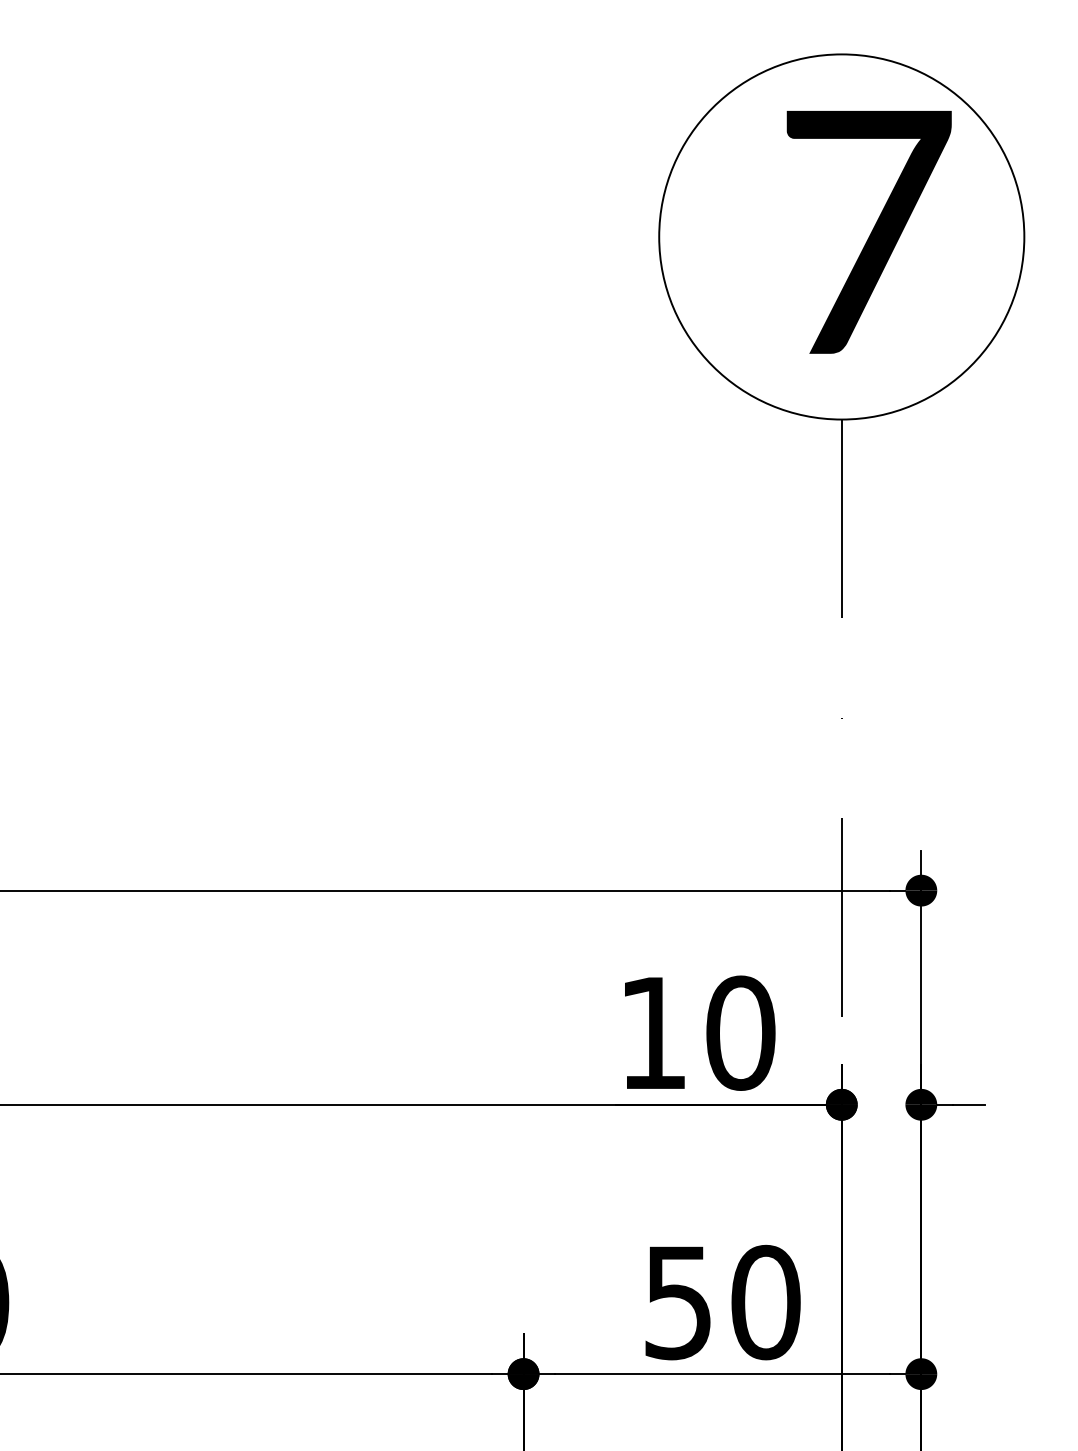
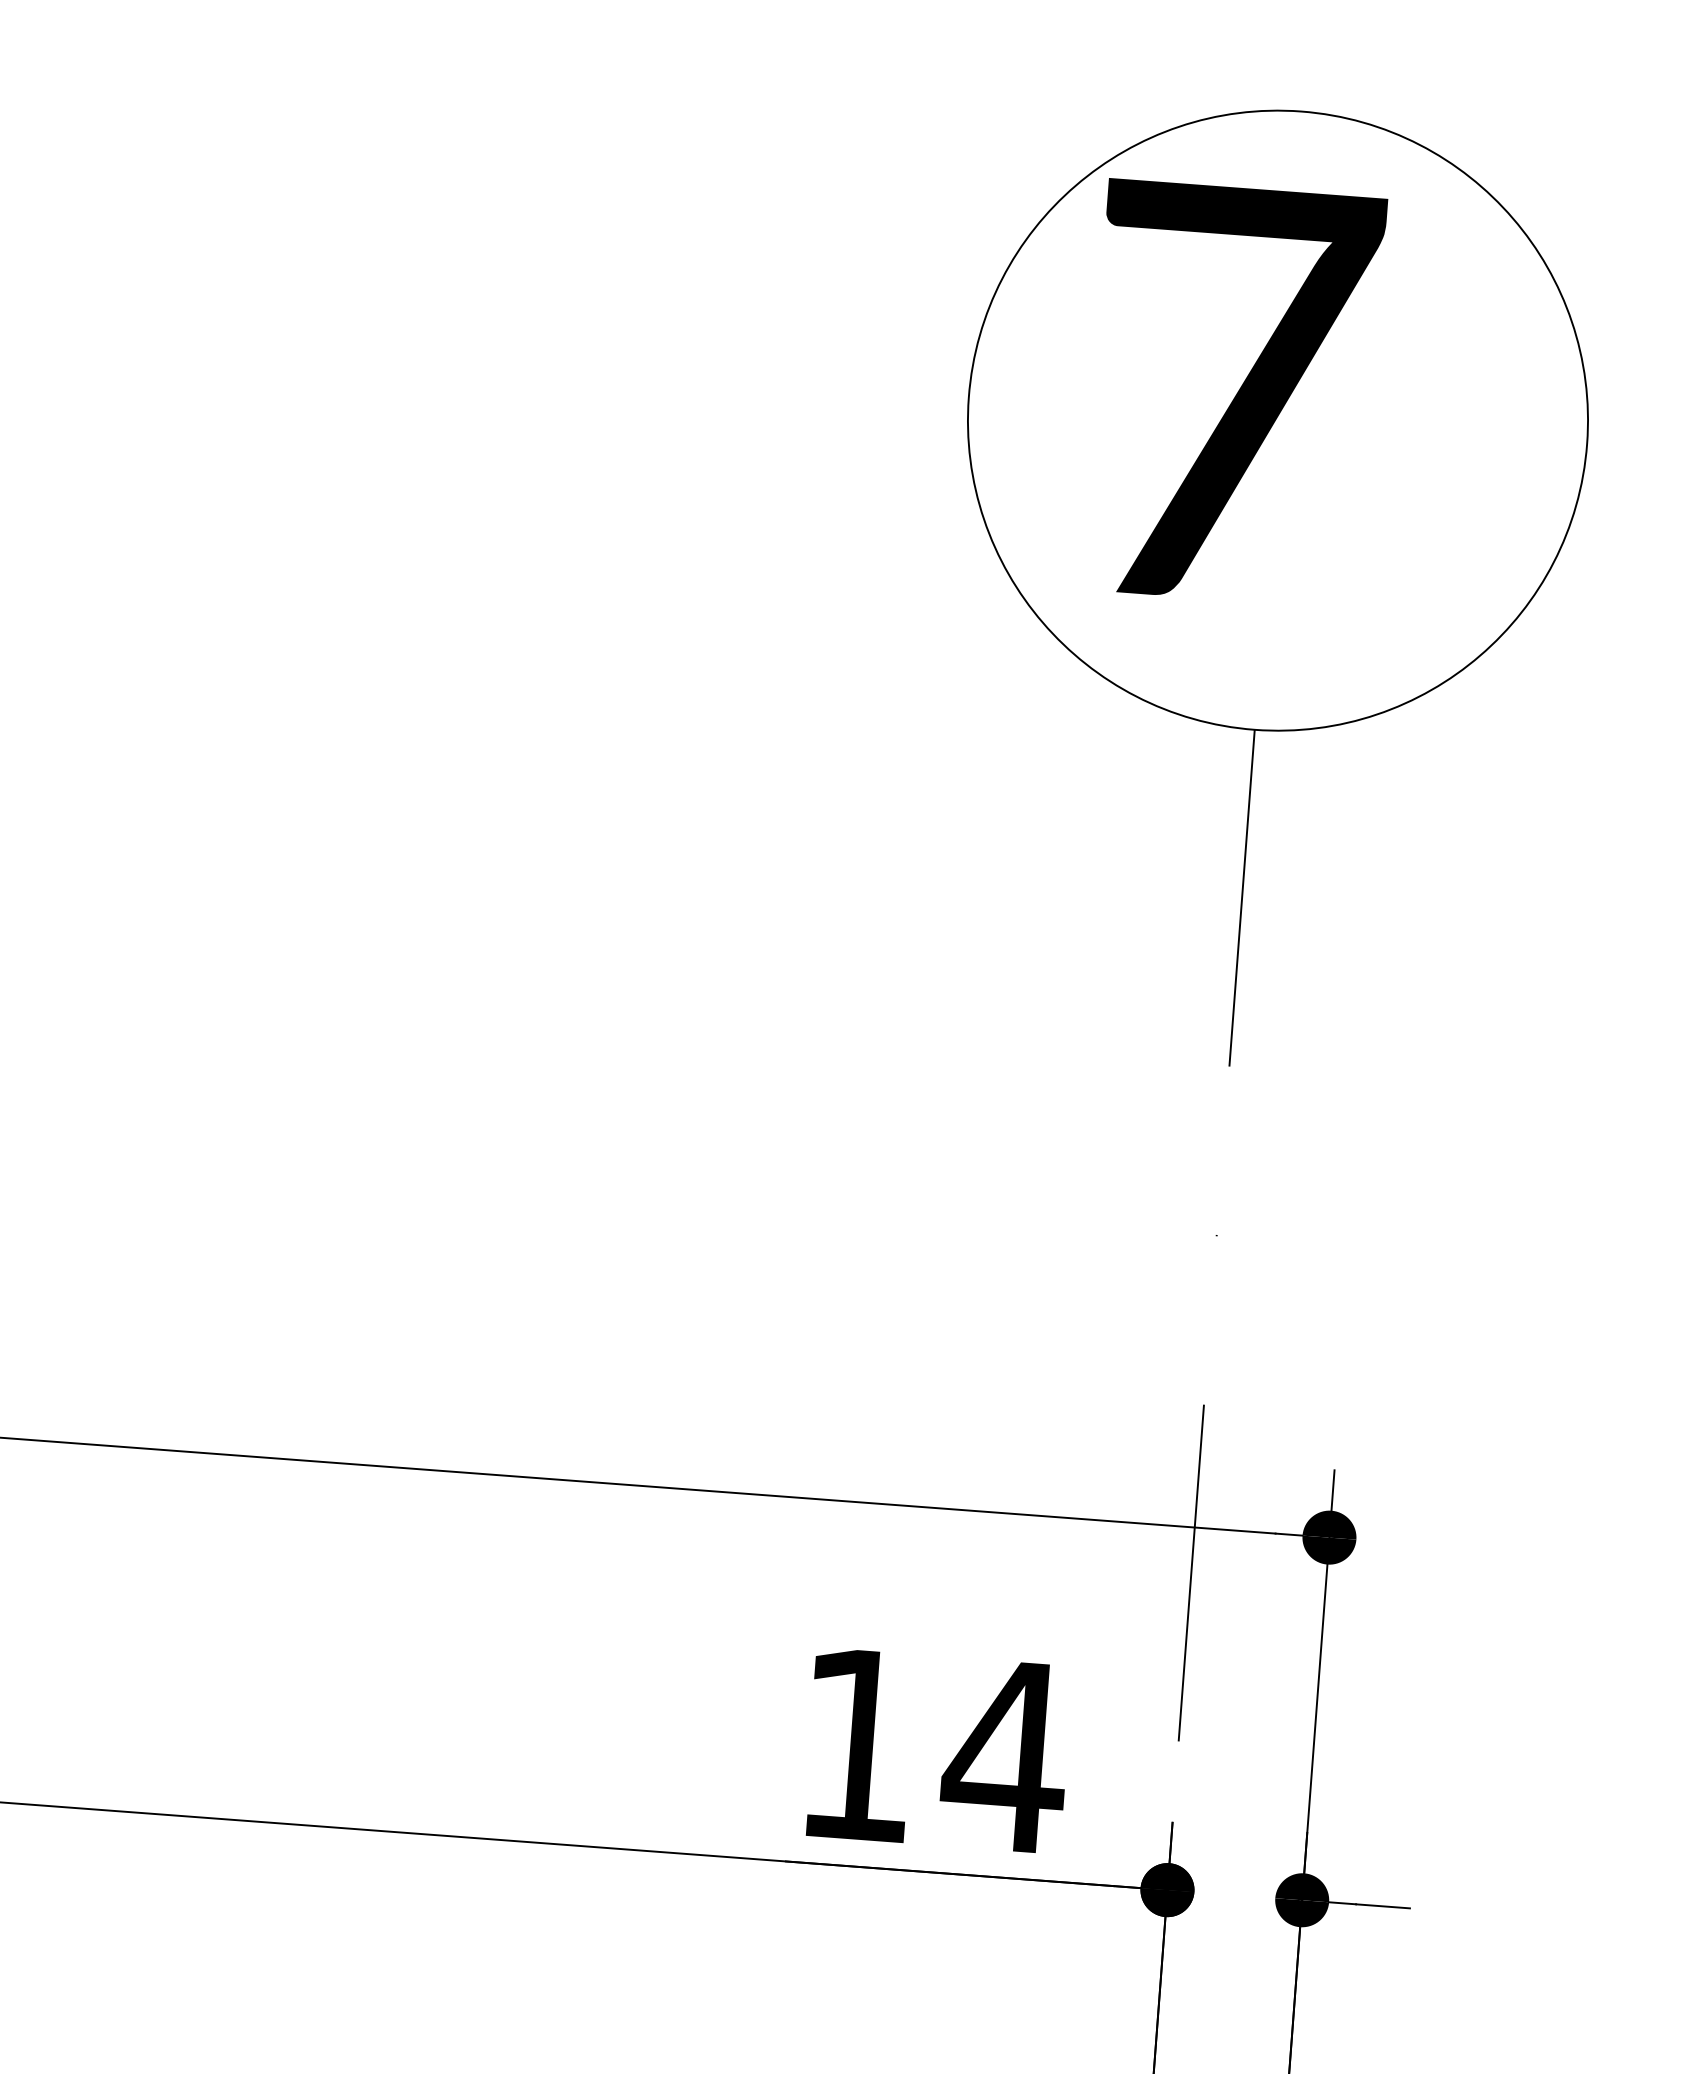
text: (868, 232) -> (1231, 394), moved
text: (740, 1032) -> (1005, 1754), 10 -> 14

